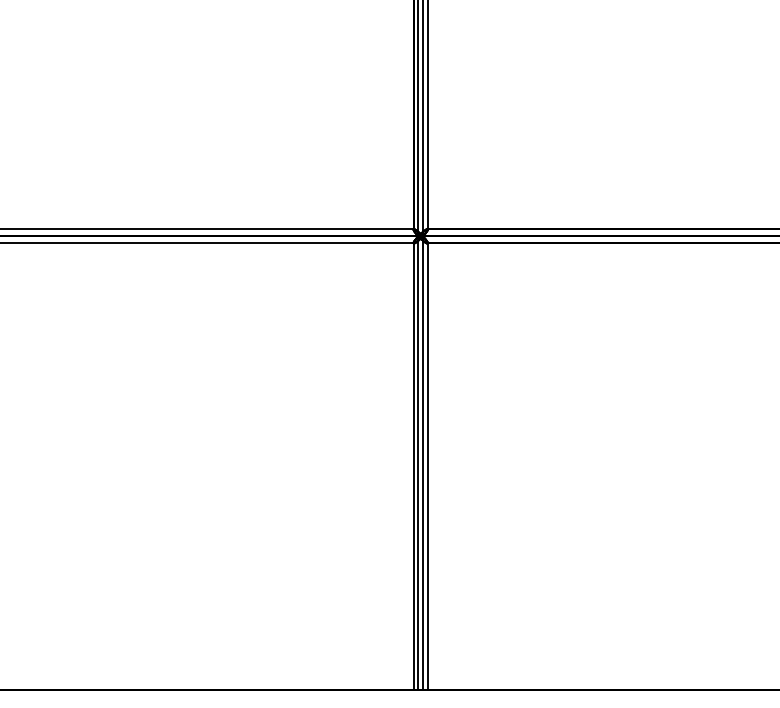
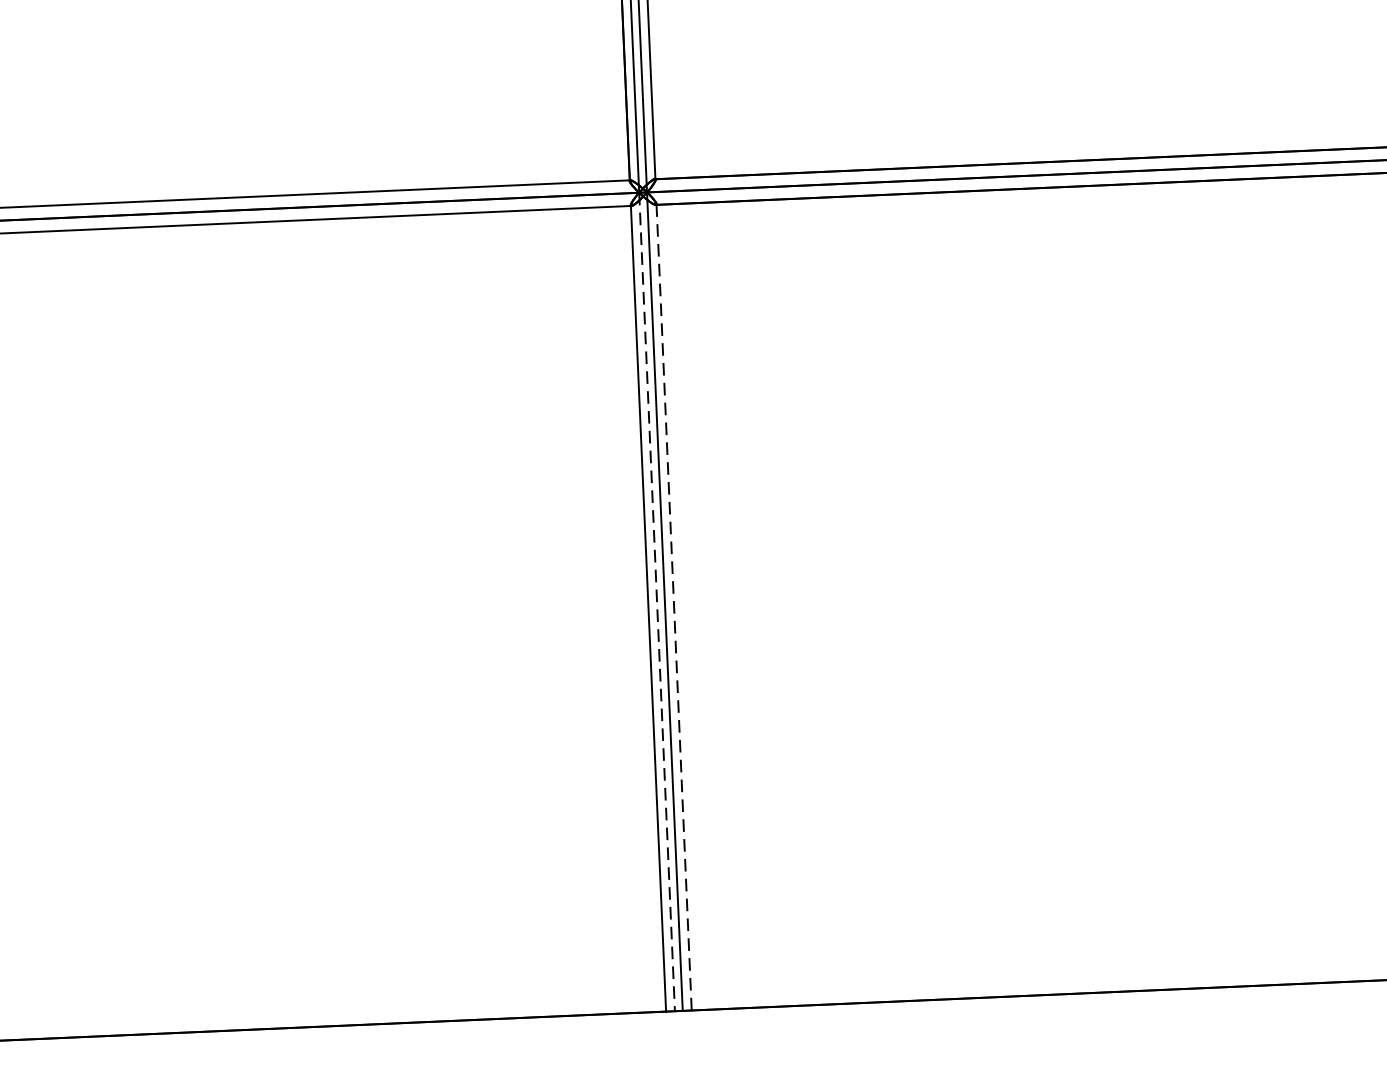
line: (418, 463) -> (657, 602), solid -> dashed
line: (427, 466) -> (673, 607), solid -> dashed

